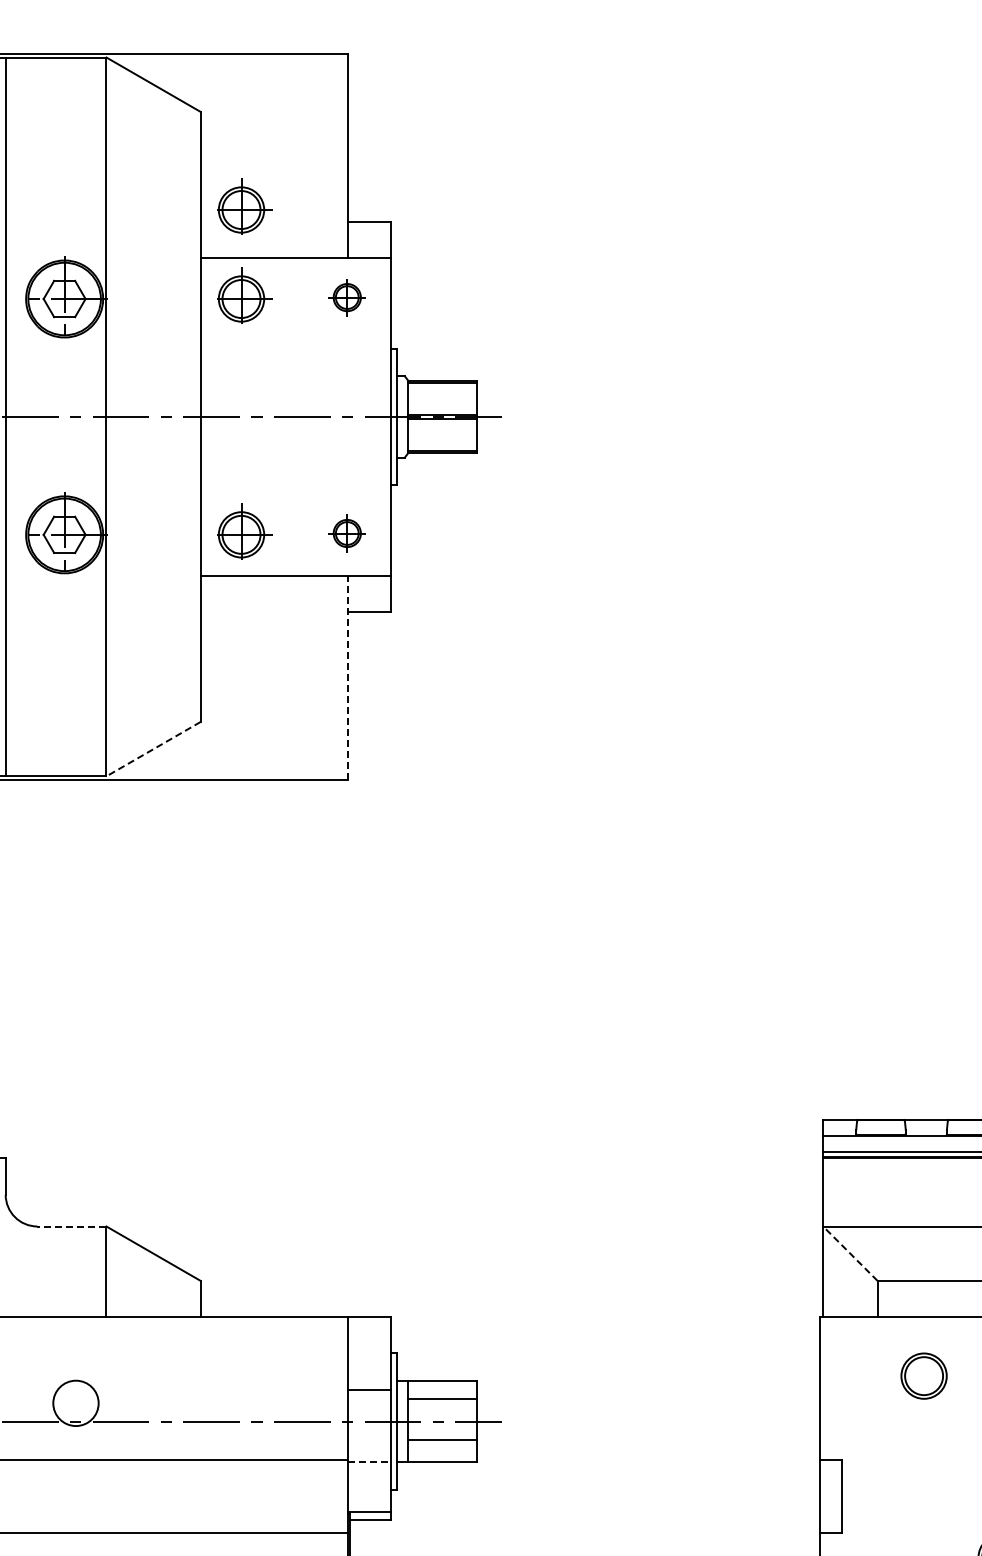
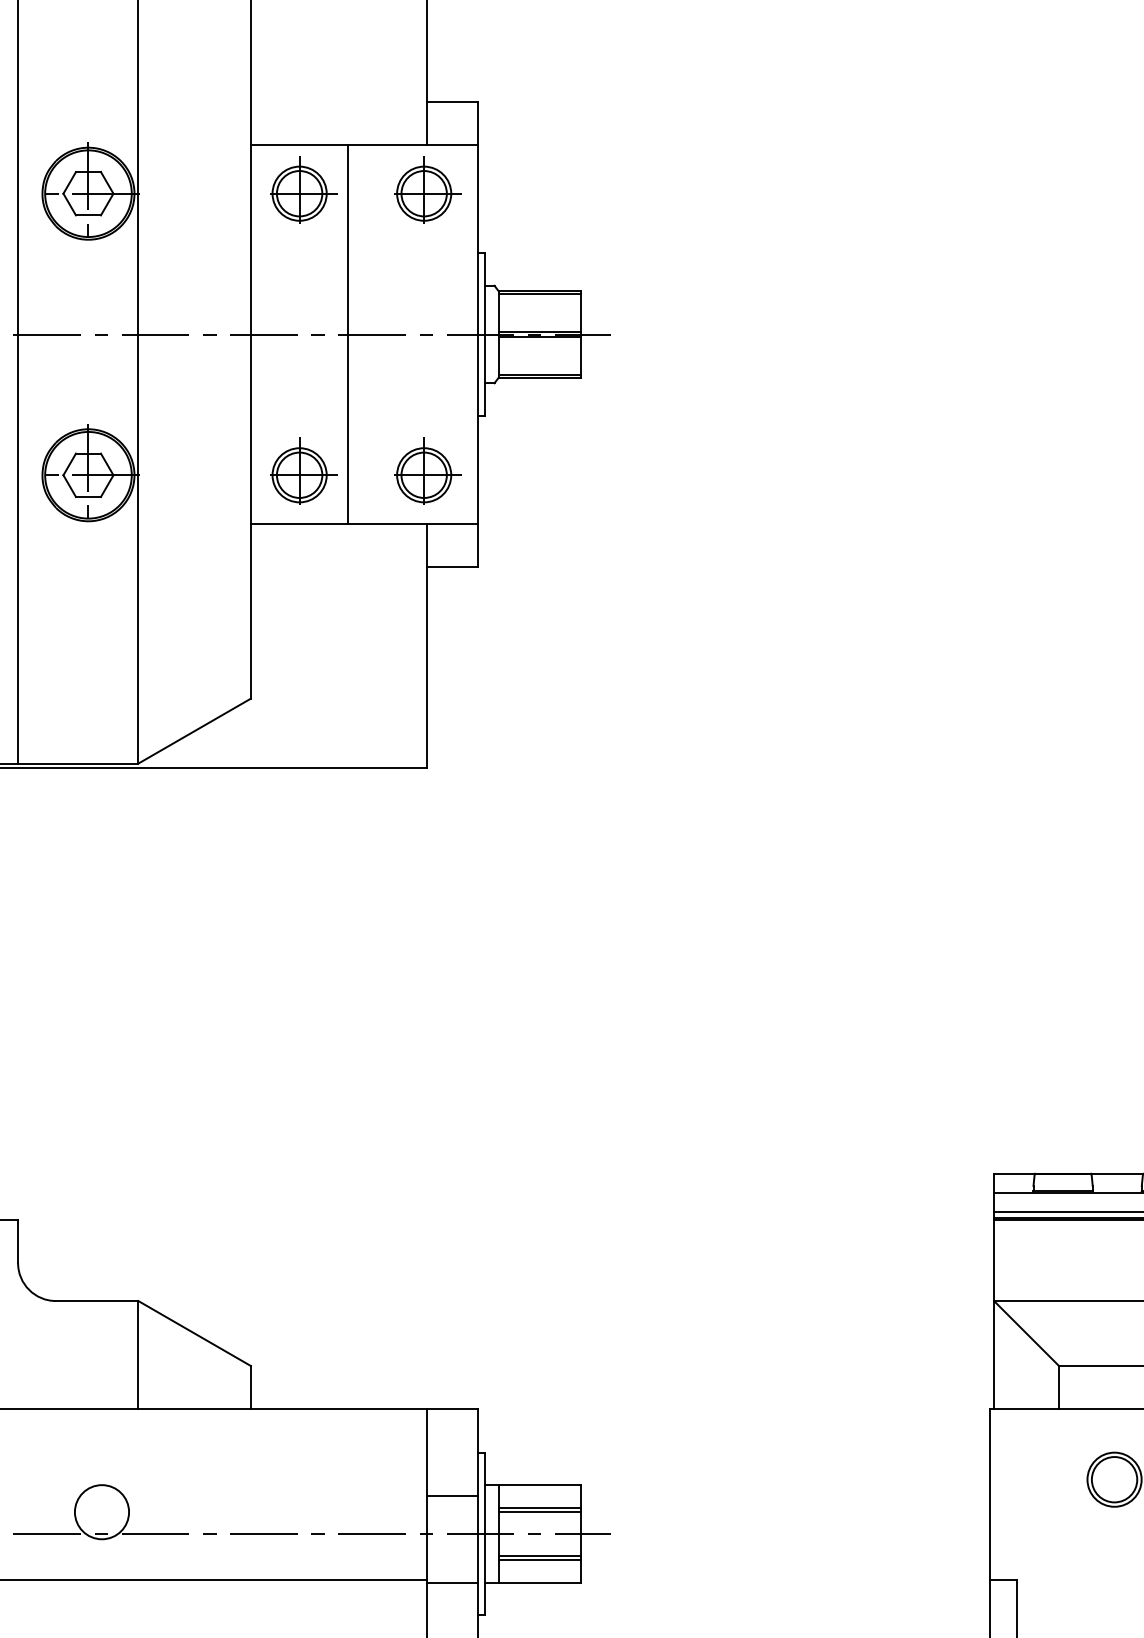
part: (244, 206) -> (303, 83), removed
part: (349, 295) -> (428, 189), size x1.67
line: (282, 416) -> (348, 333), added
part: (349, 531) -> (428, 471), size x1.67
line: (348, 677) -> (427, 645), dashed -> solid
line: (153, 749) -> (194, 731), dashed -> solid
line: (71, 1226) -> (96, 1301), dashed -> solid
line: (850, 1253) -> (1026, 1333), dashed -> solid
line: (442, 1402) -> (539, 1511), added
line: (442, 1443) -> (539, 1560), added
line: (369, 1462) -> (452, 1582), dashed -> solid

